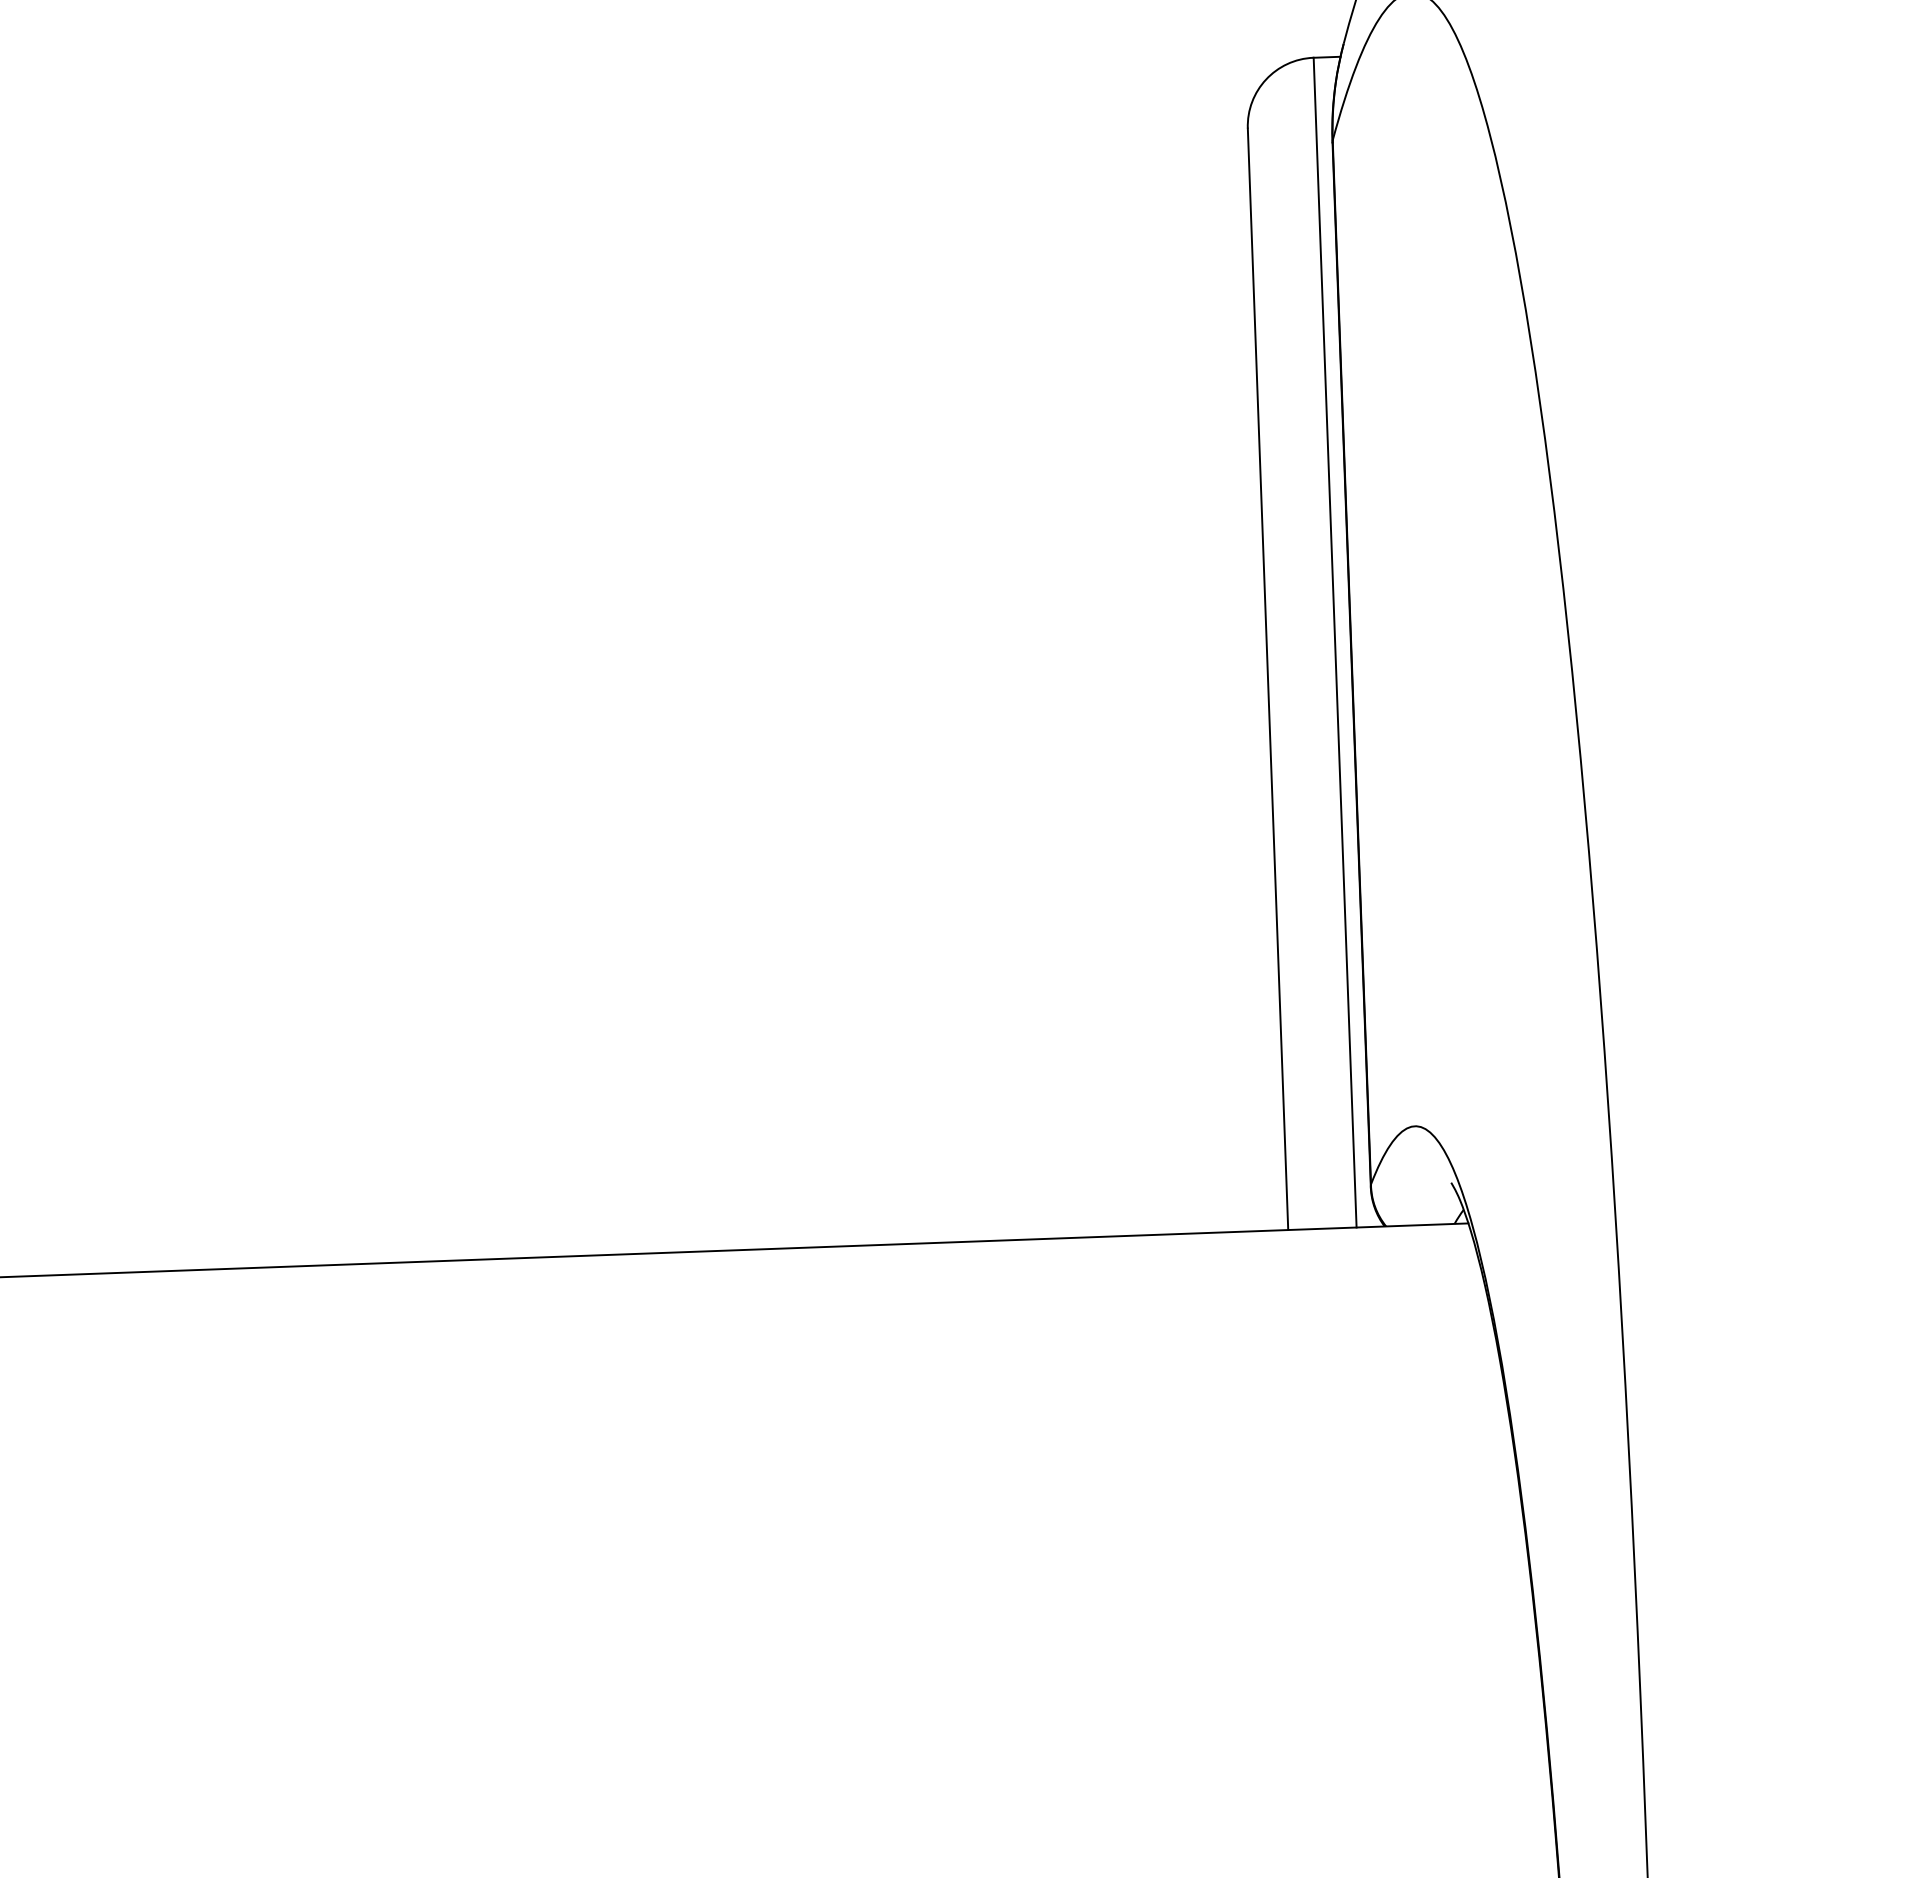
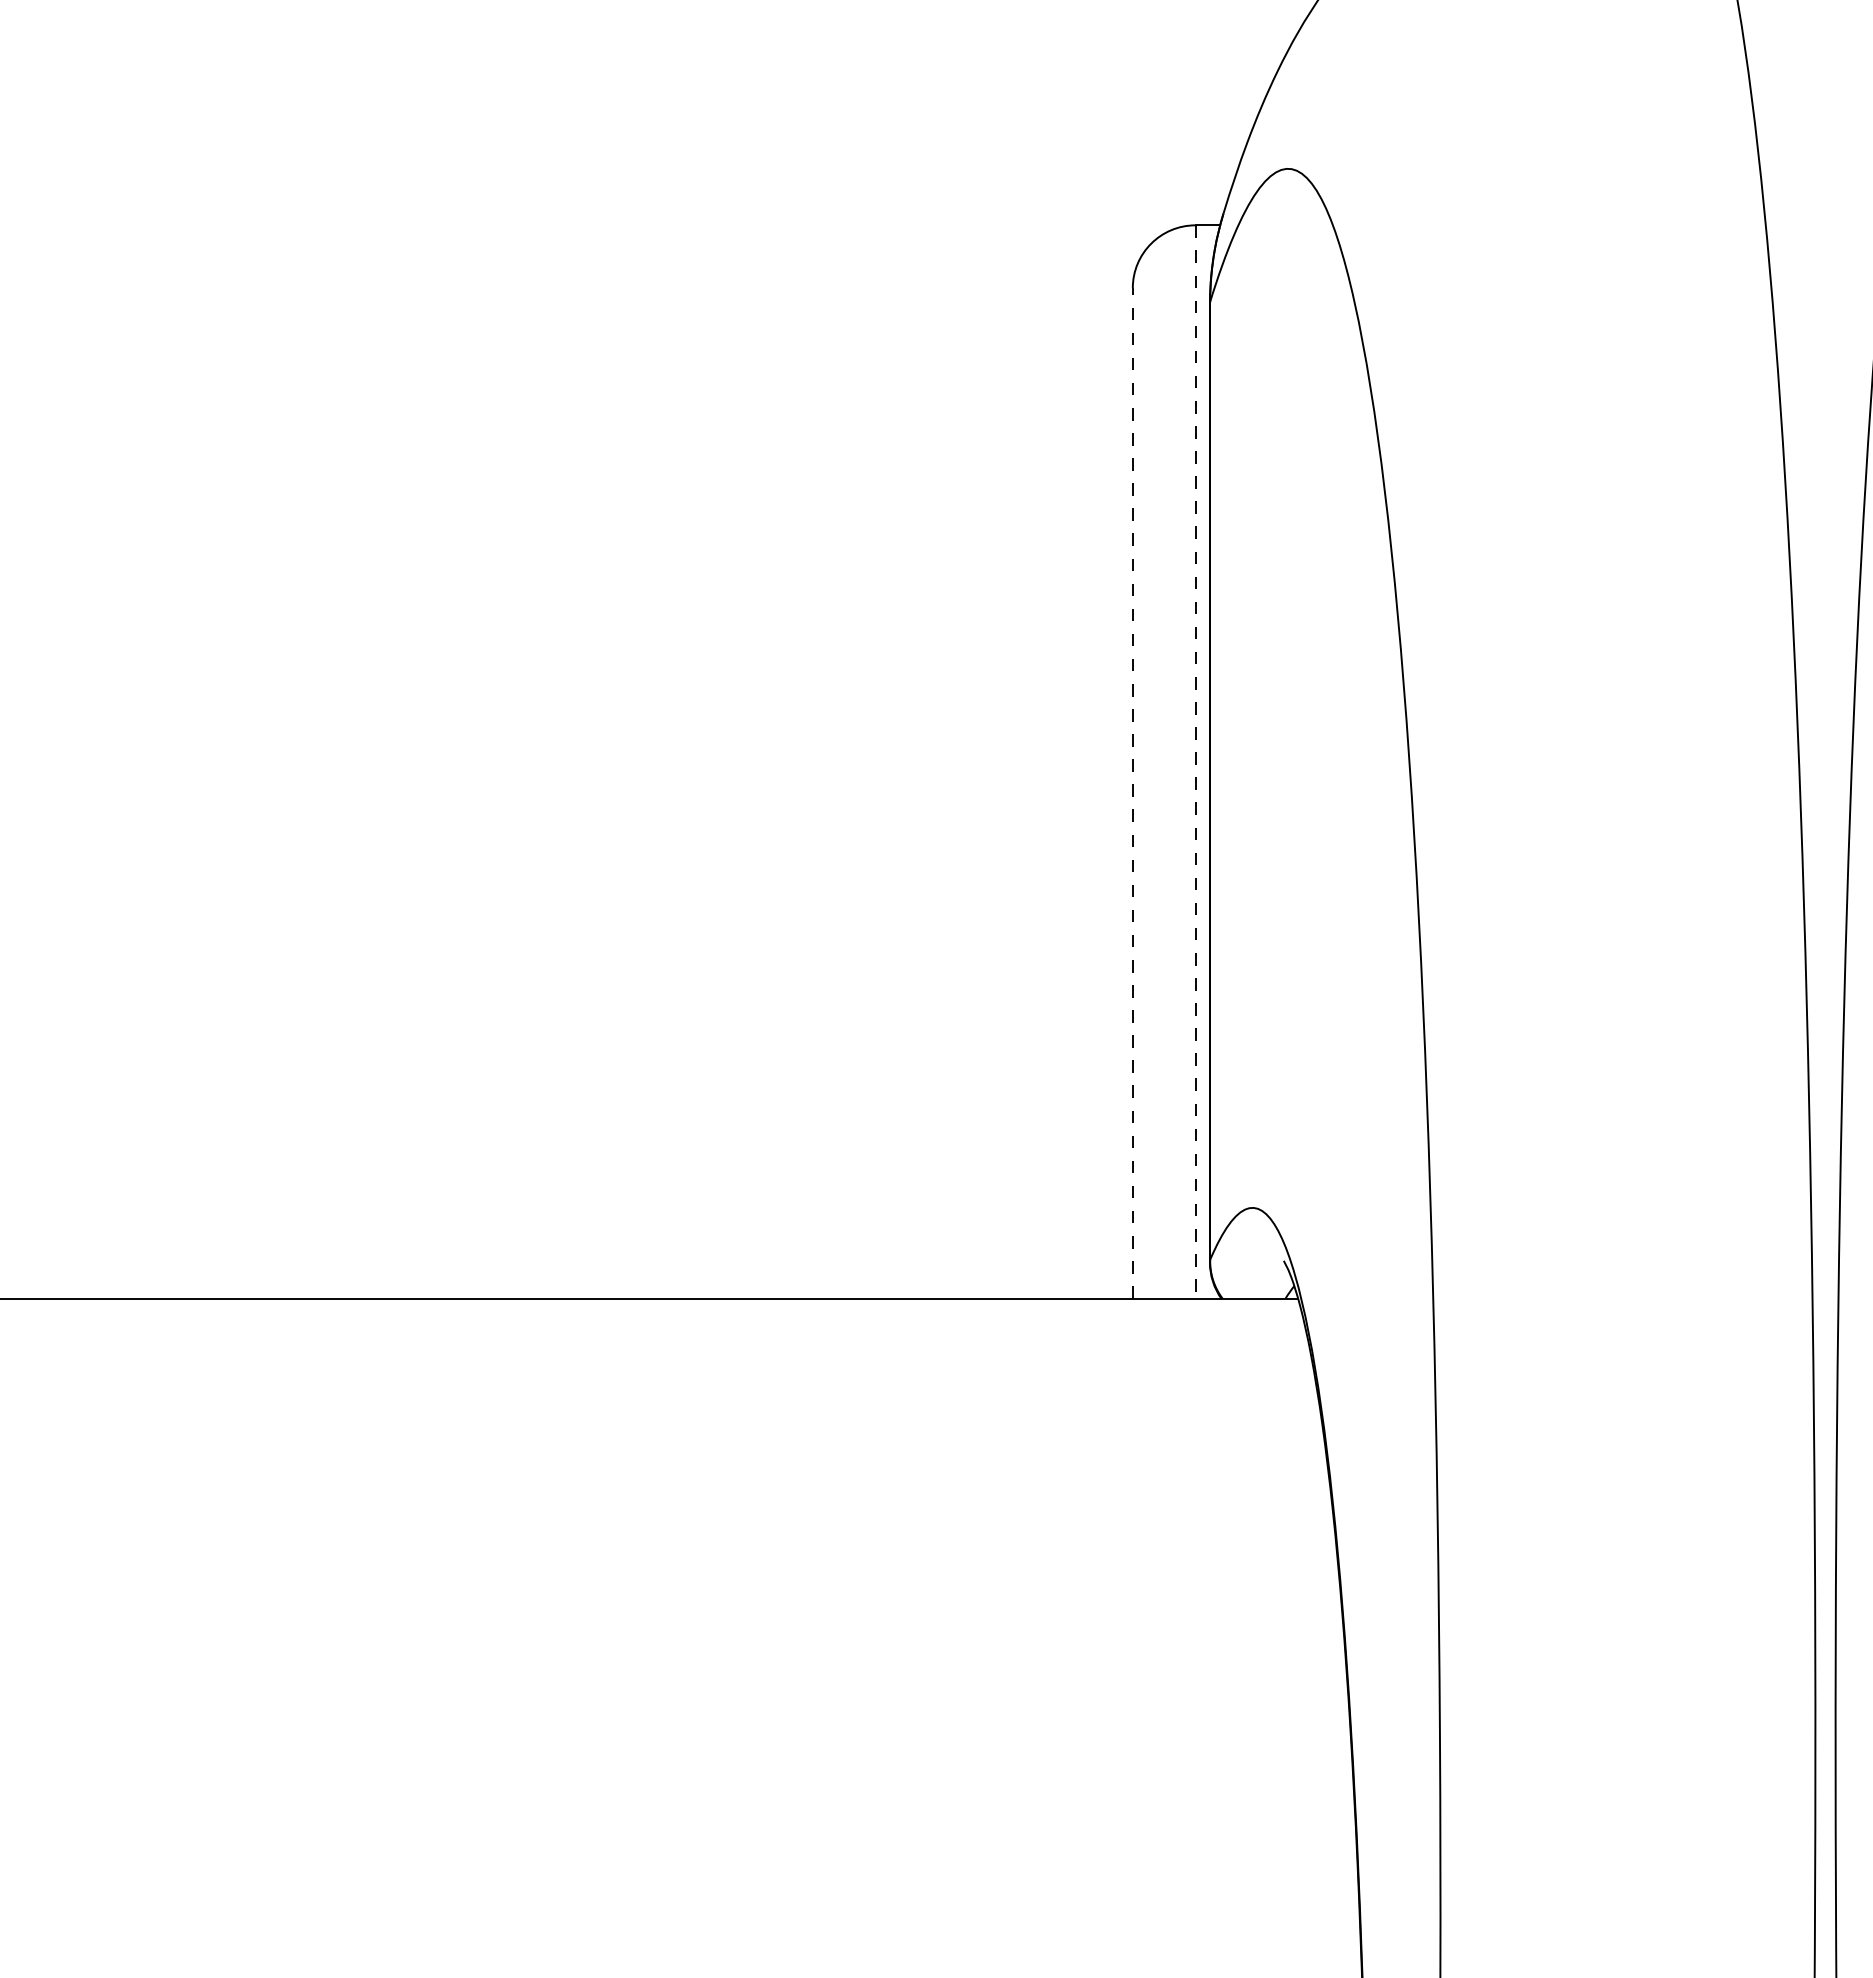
line: (1335, 643) -> (1195, 762), solid -> dashed
line: (1267, 678) -> (1132, 792), solid -> dashed

